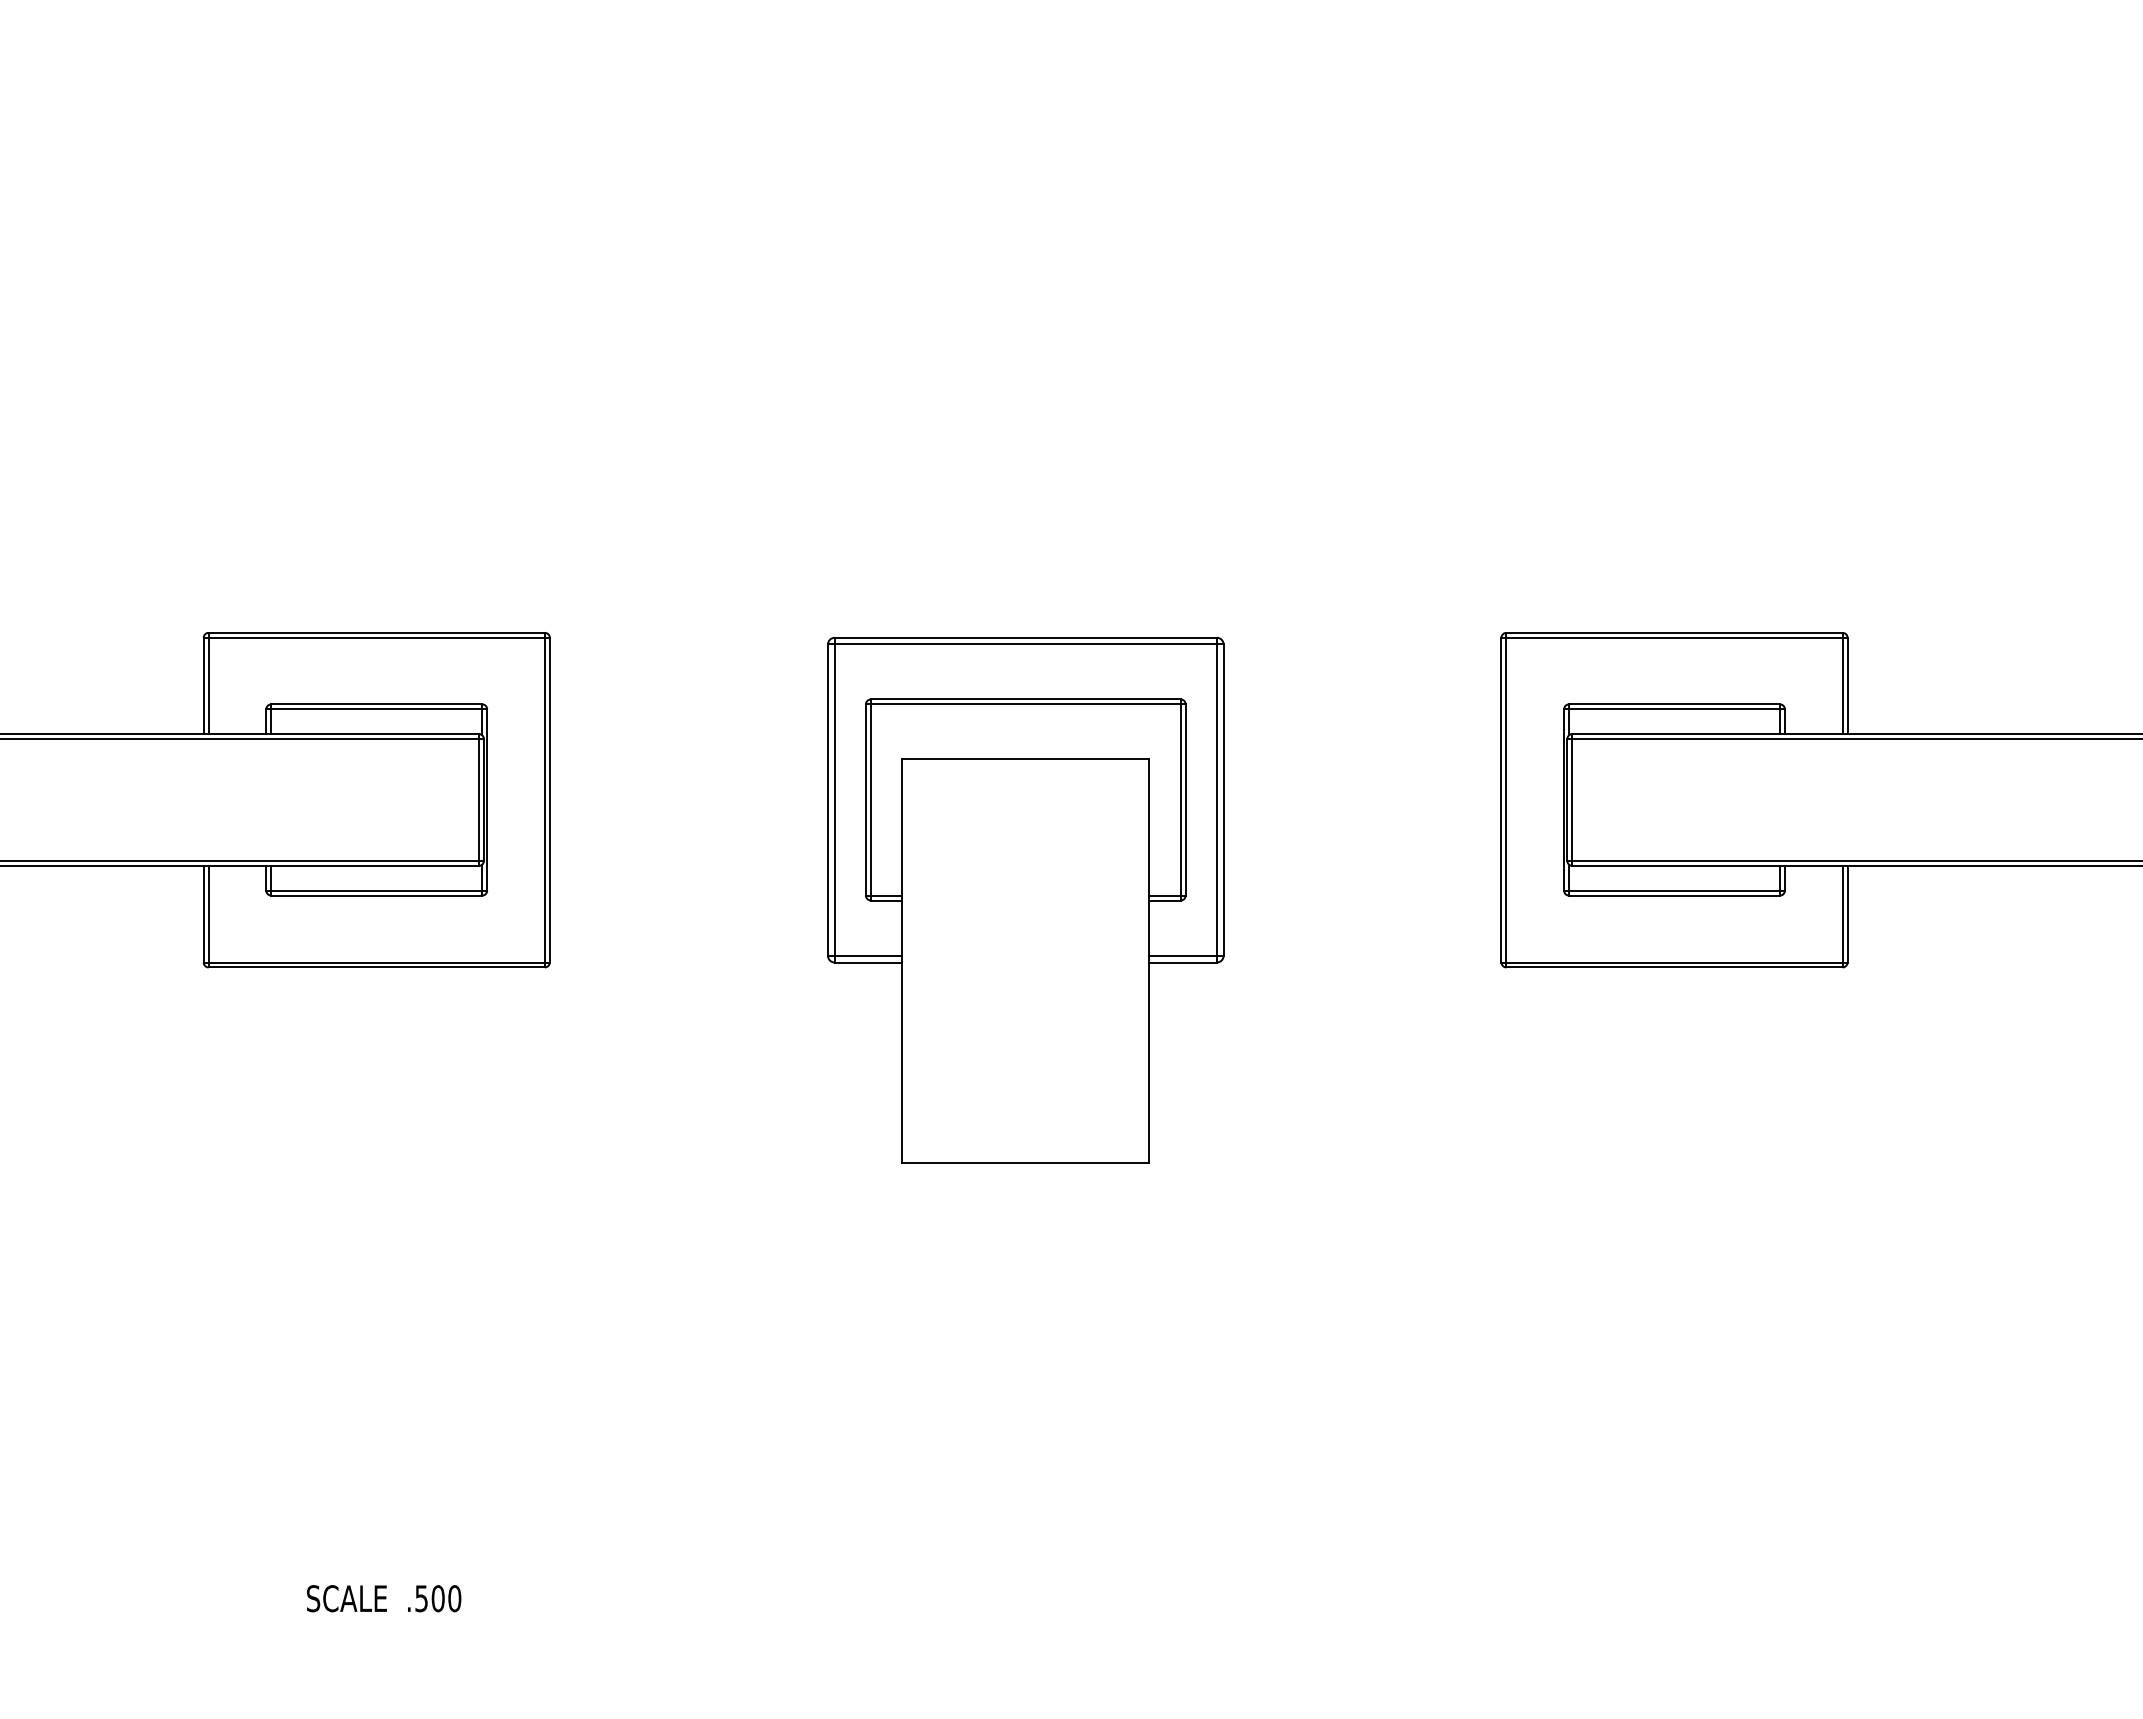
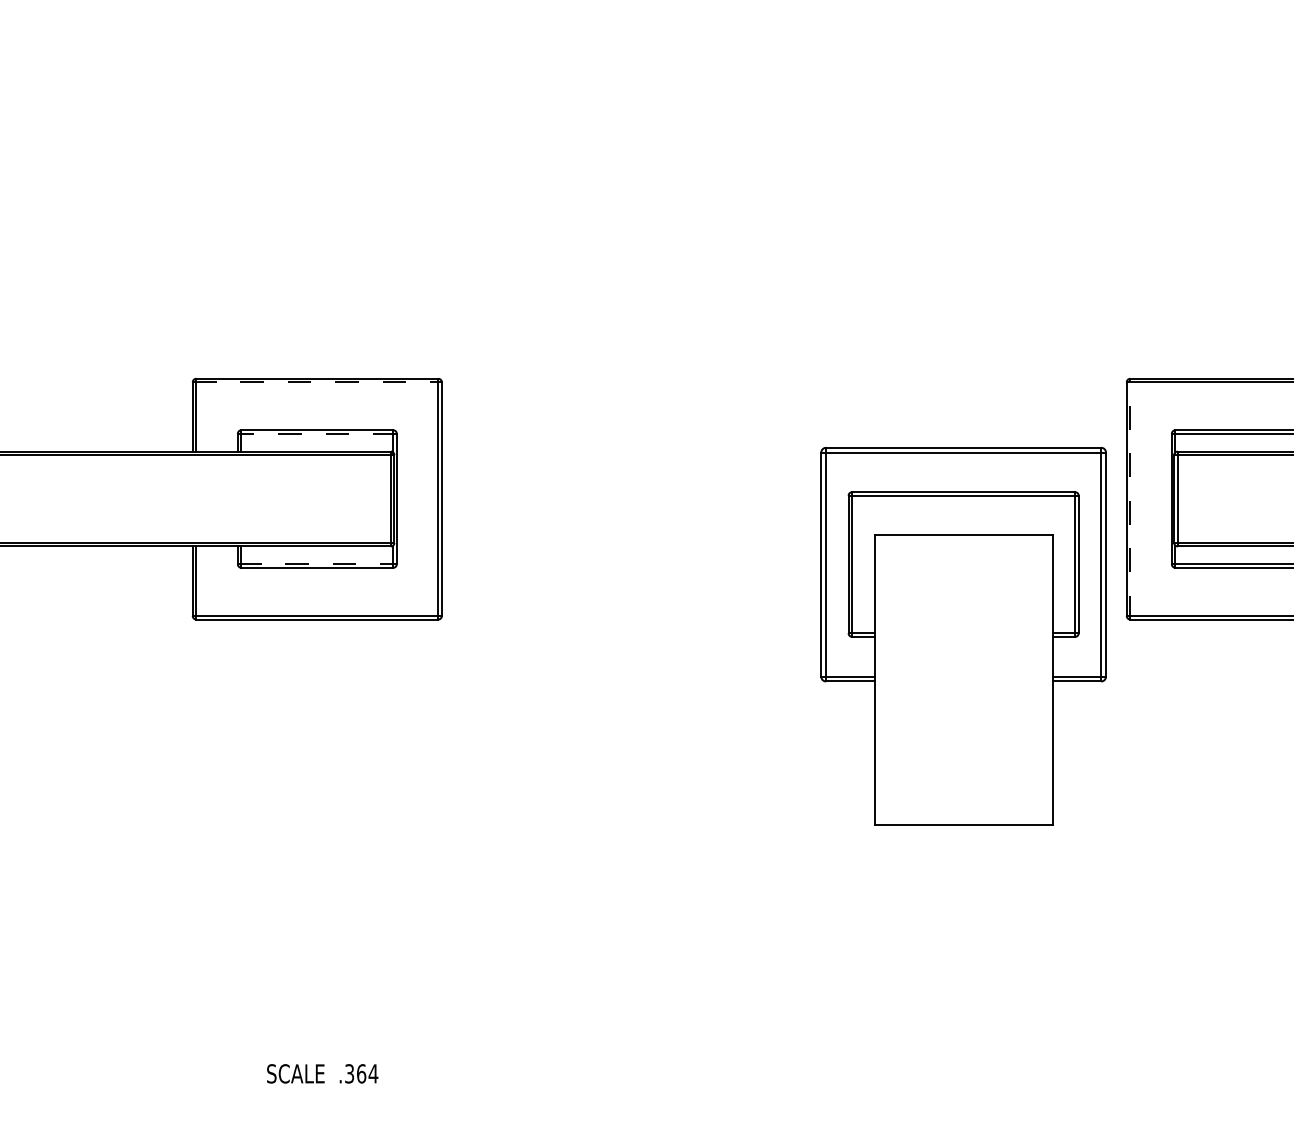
line: (377, 637) -> (317, 382), solid -> dashed
line: (376, 709) -> (317, 433), solid -> dashed
line: (1506, 799) -> (1130, 498), solid -> dashed
line: (377, 890) -> (317, 564), solid -> dashed
part: (1025, 900) -> (963, 636), moved
text: (438, 1598) -> (361, 1073), .500 -> .364

